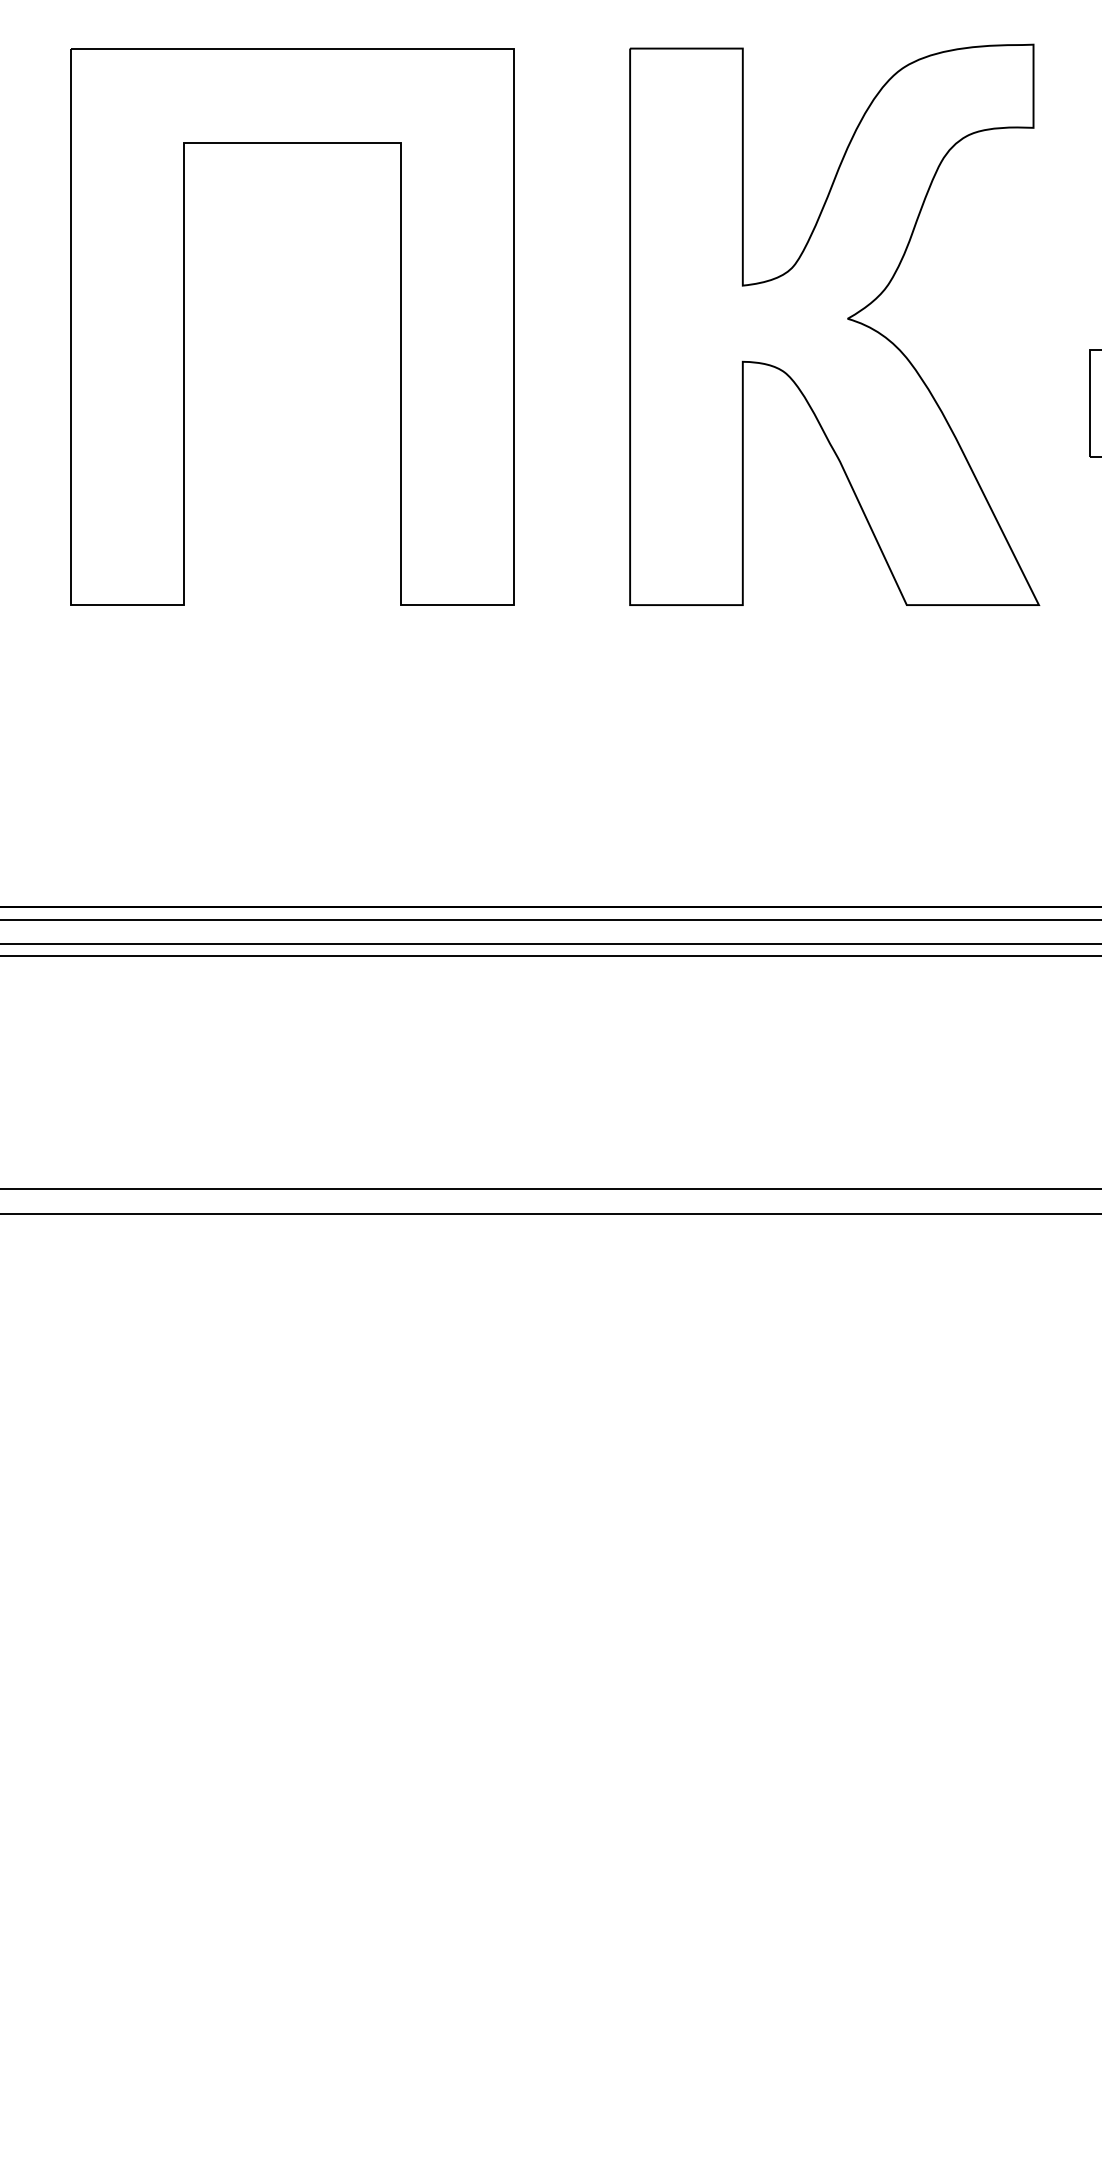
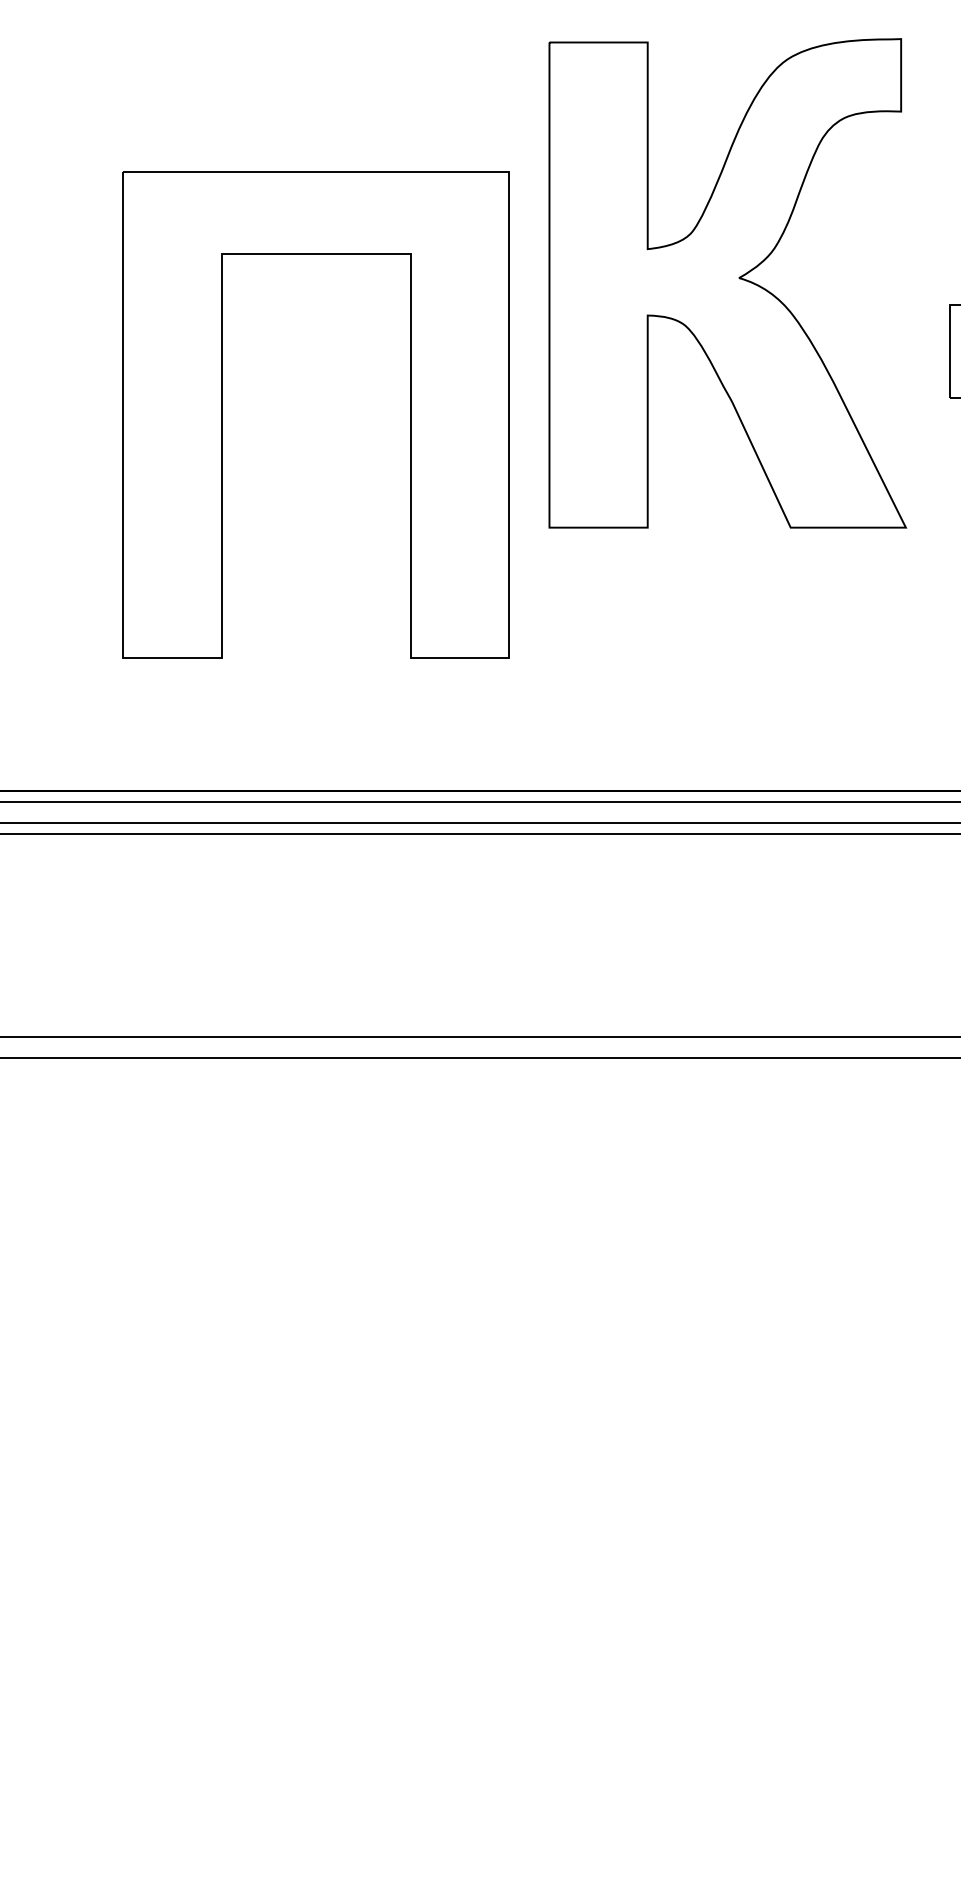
part: (185, 326) -> (222, 414), moved

